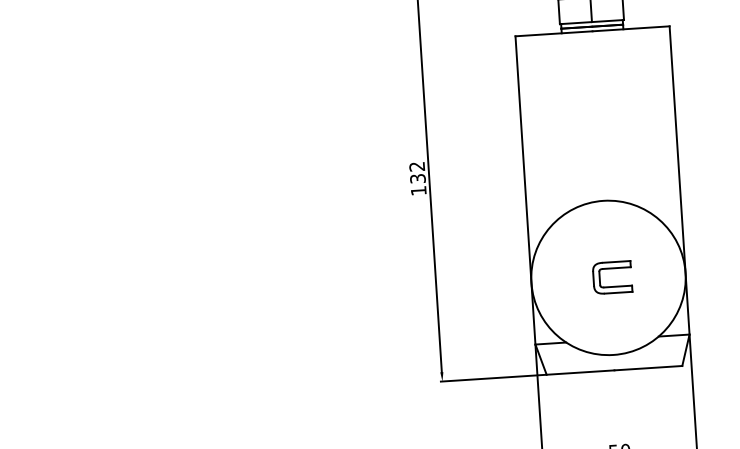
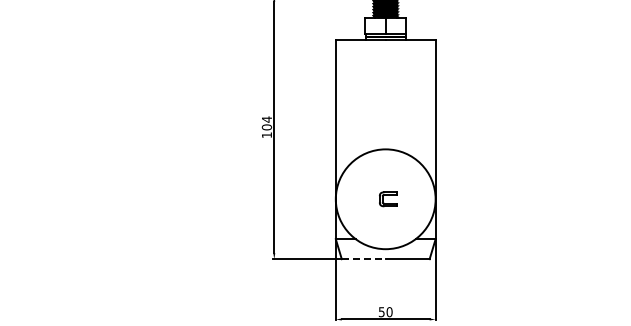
text: (416, 172) -> (266, 123), 132 -> 104
part: (612, 277) -> (388, 199), size x0.7
line: (580, 373) -> (363, 259), solid -> dashed

